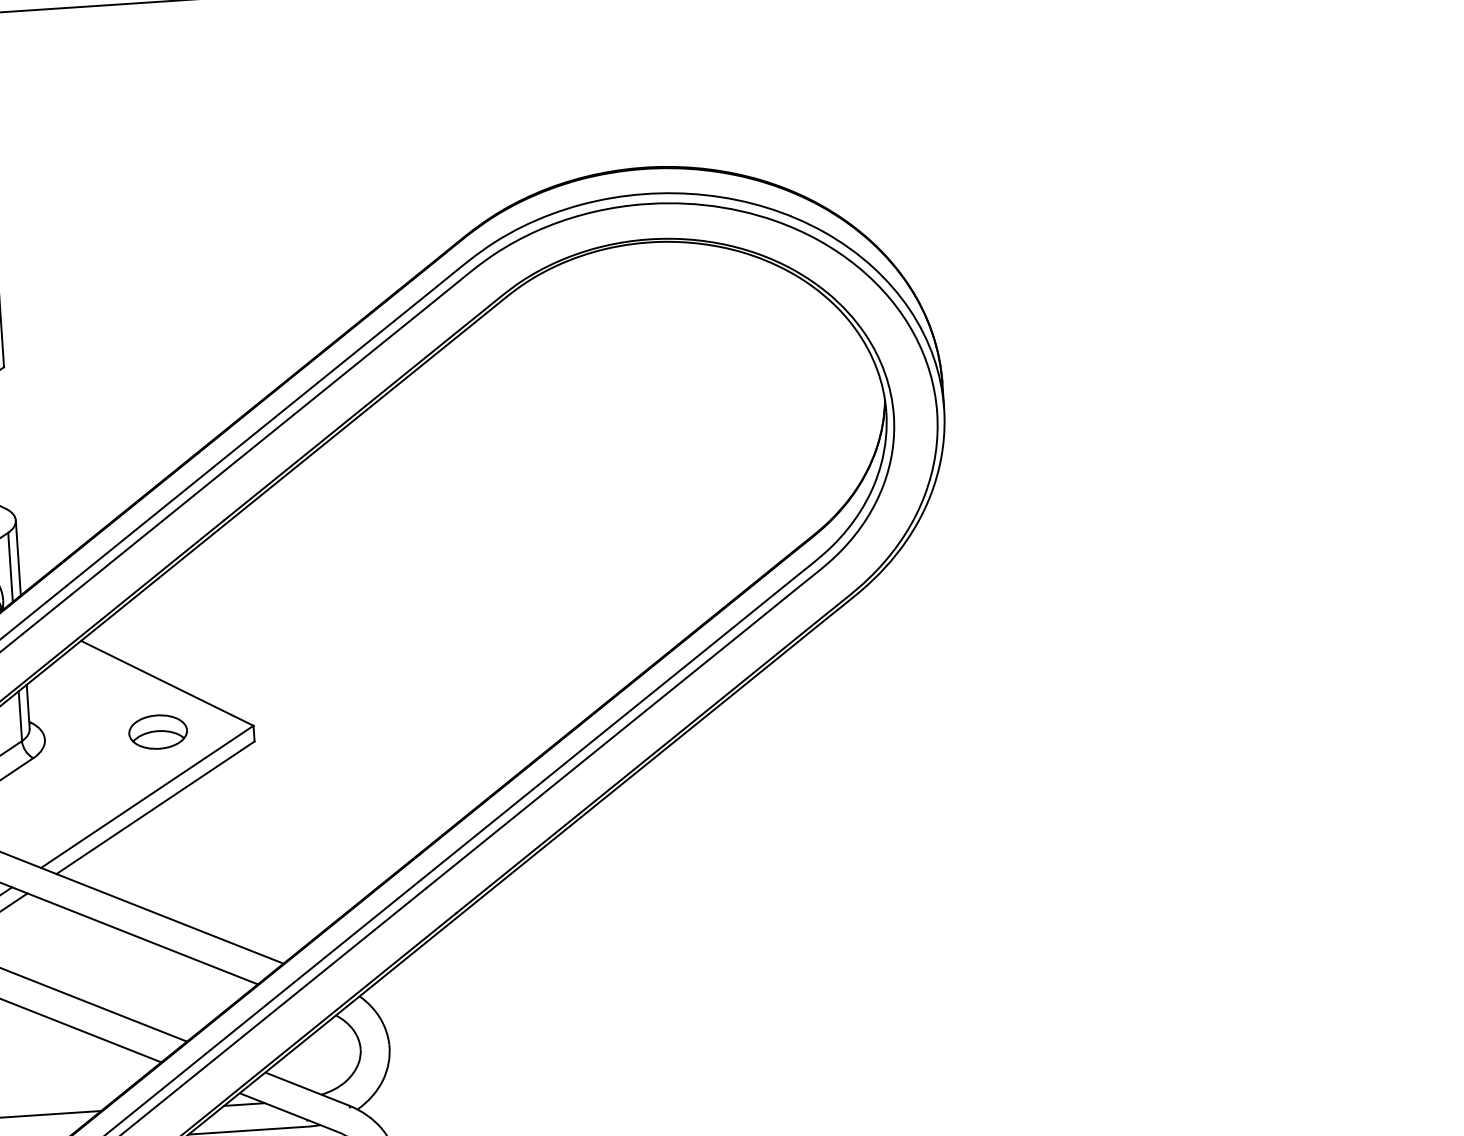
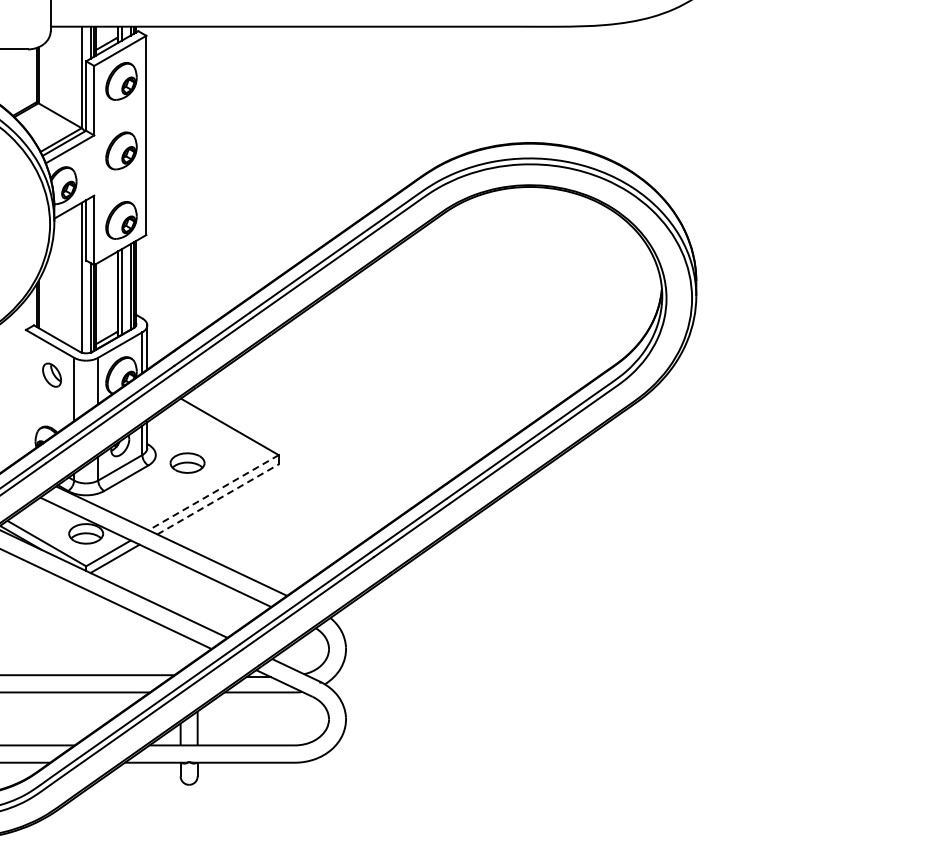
part: (157, 731) -> (187, 462), moved
line: (146, 796) -> (213, 492), solid -> dashed
line: (156, 807) -> (218, 499), solid -> dashed

